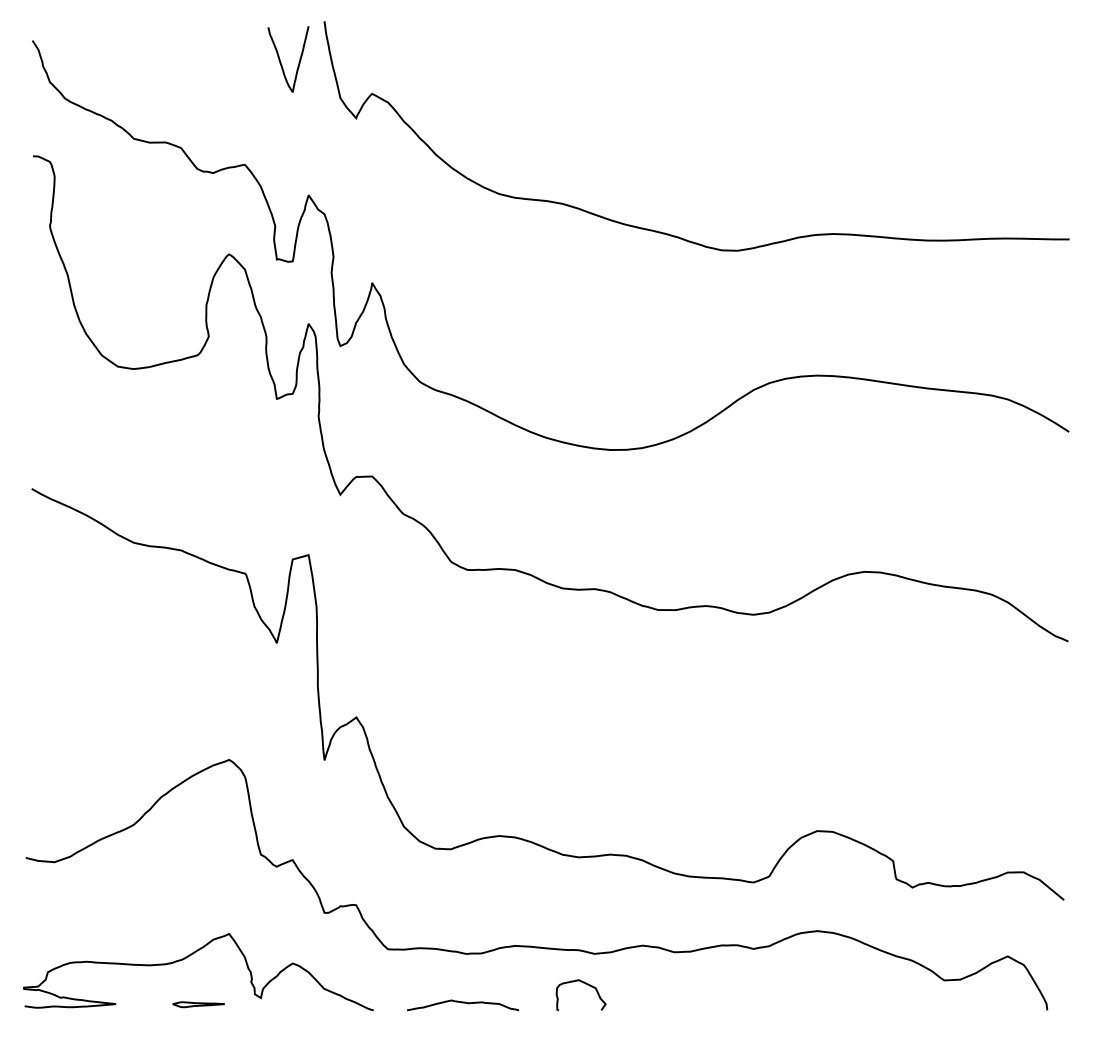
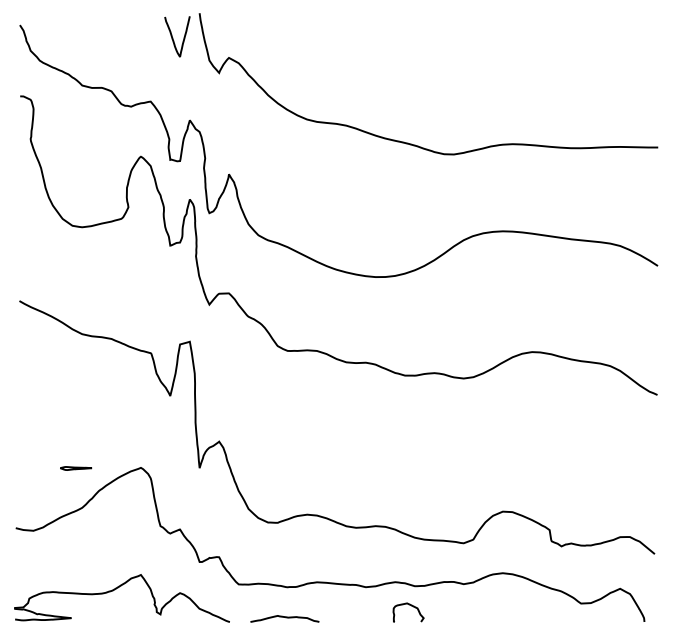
curve: (585, 985) -> (411, 606), moved
line: (199, 1004) -> (76, 468), moved

